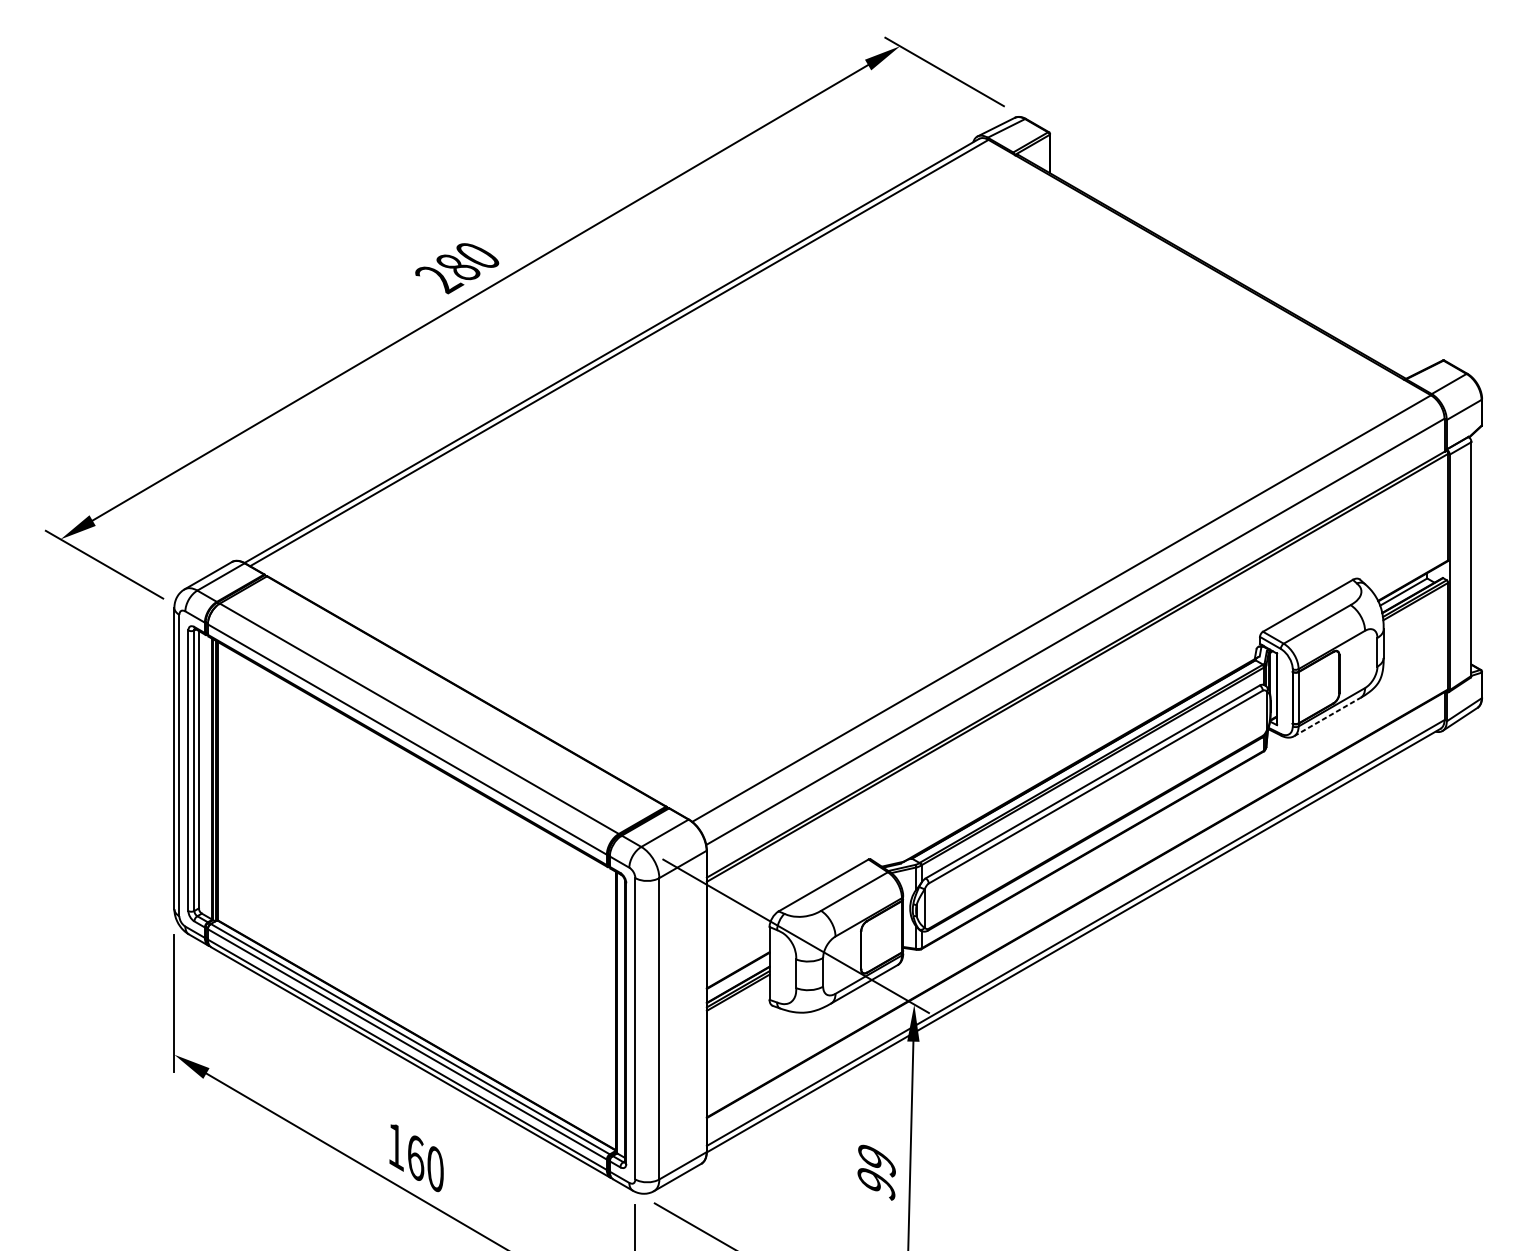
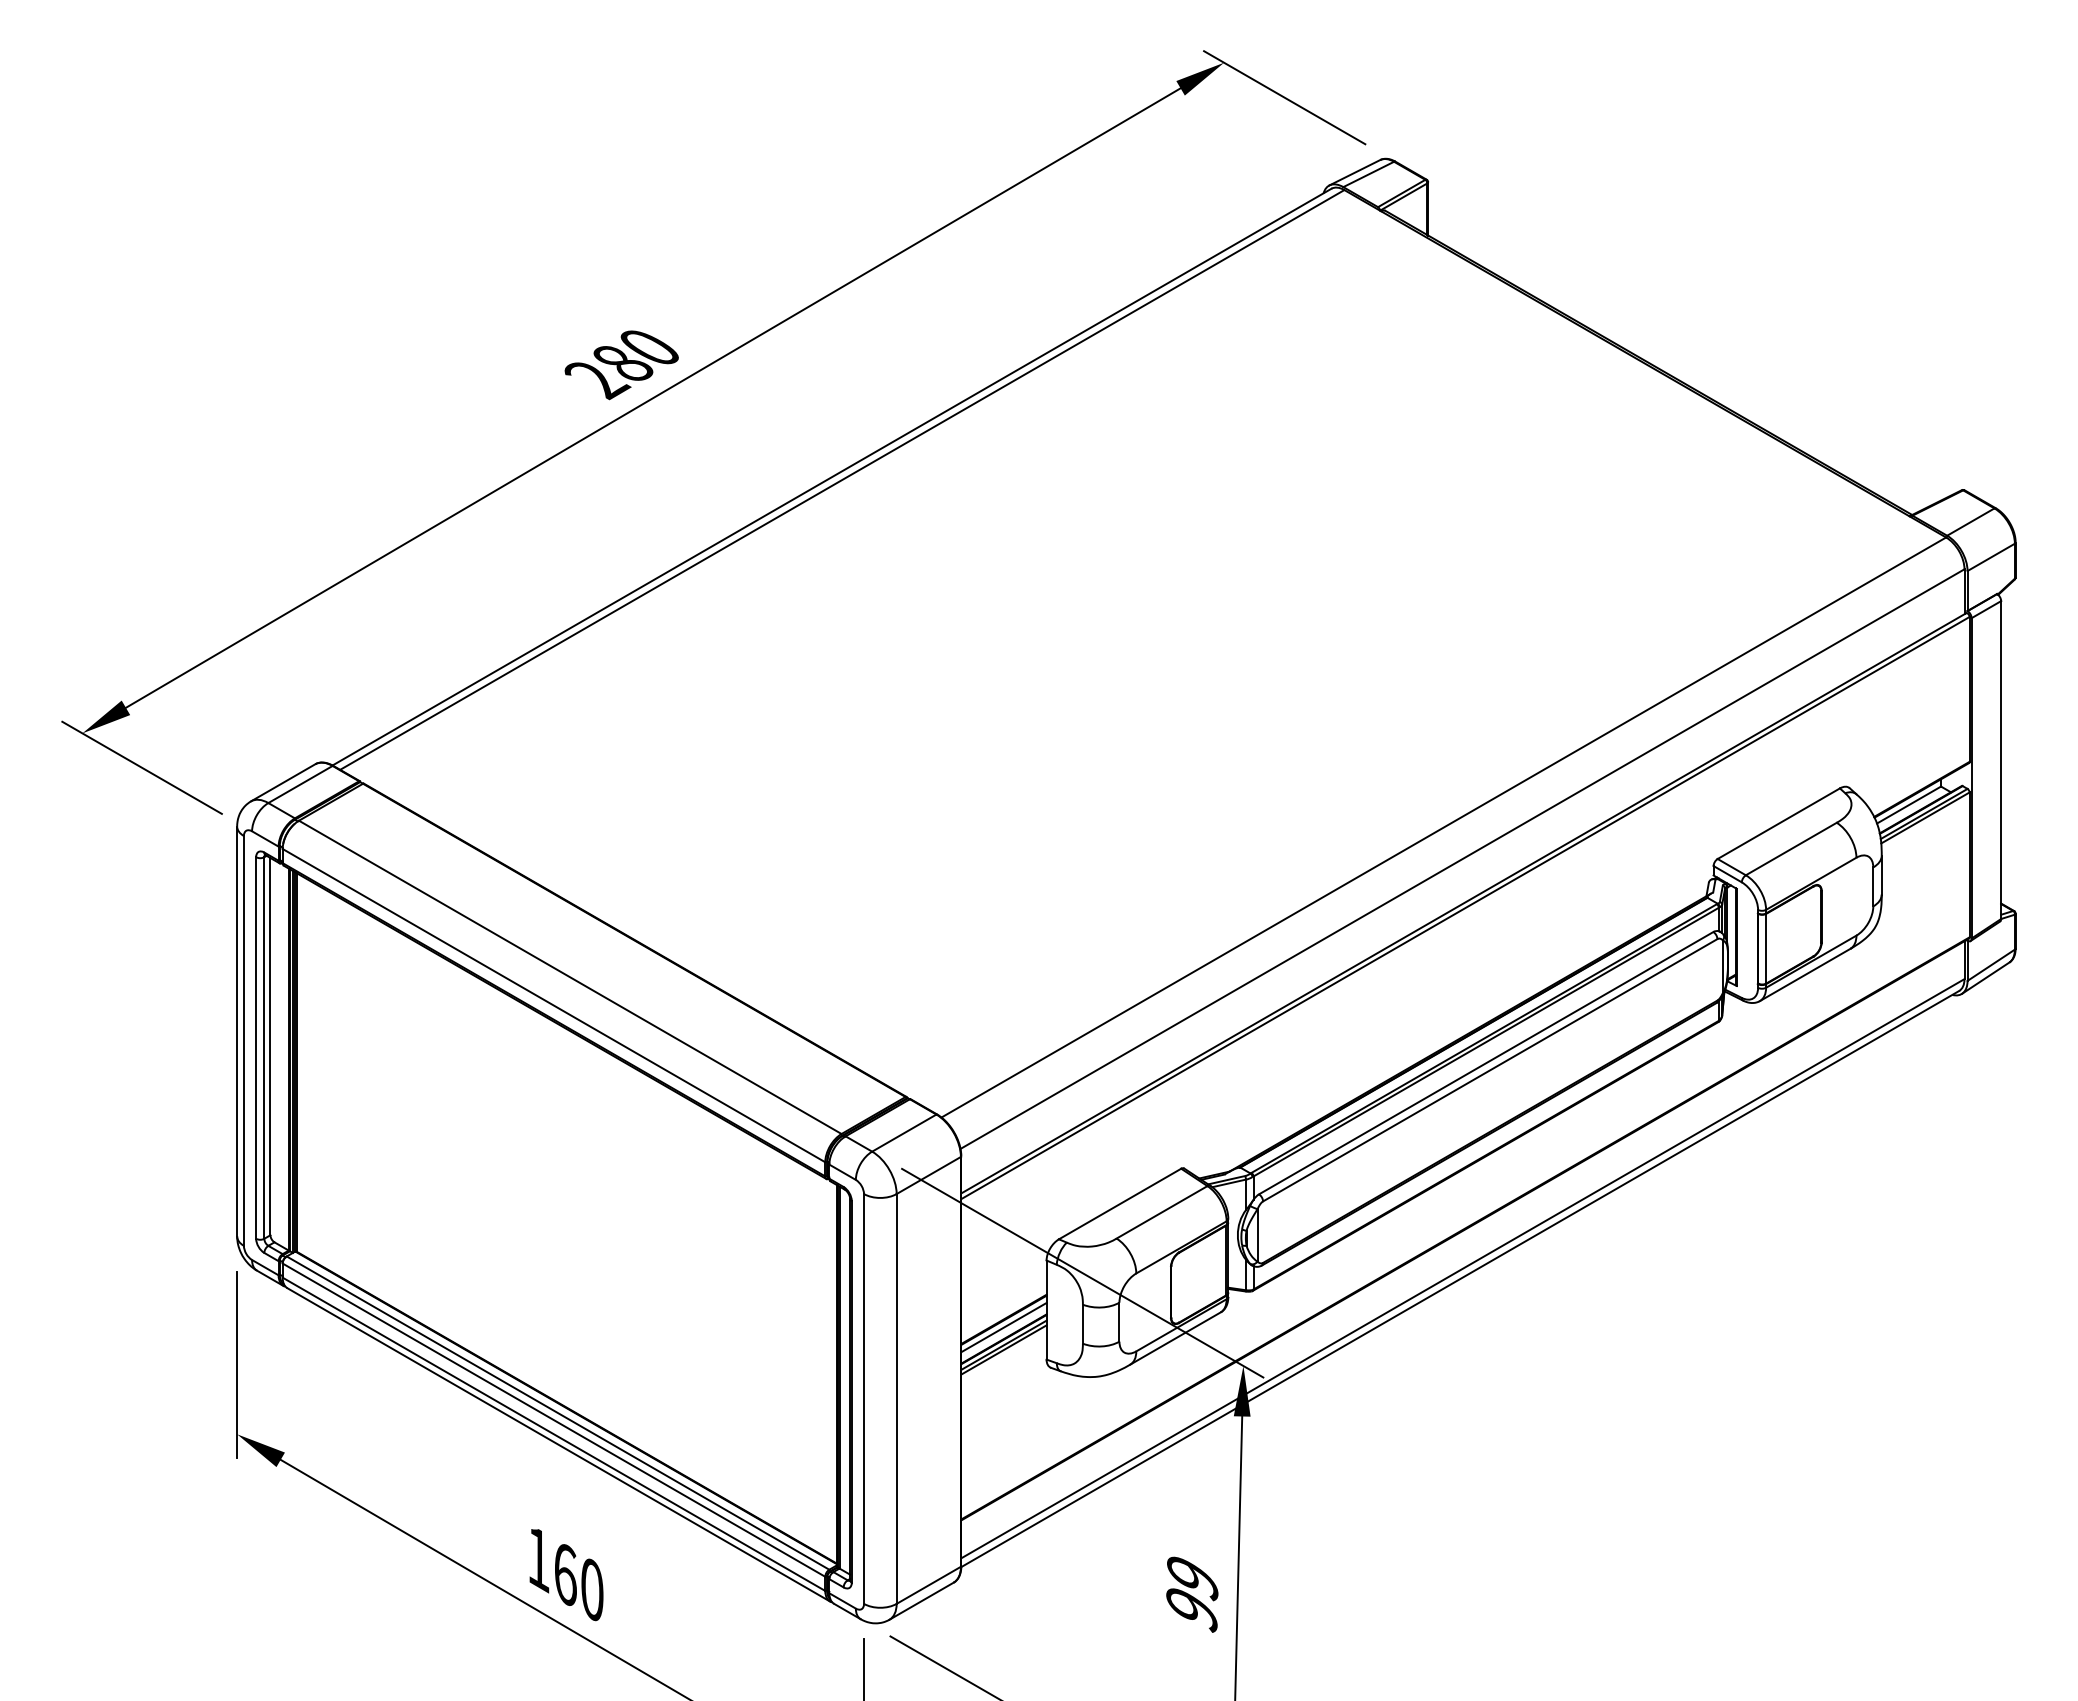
line: (1327, 716) -> (1805, 974), dashed -> solid
line: (737, 976) -> (1003, 1327), added

